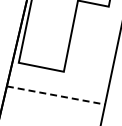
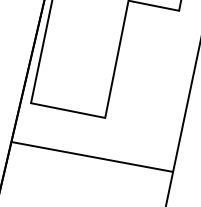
line: (55, 95) -> (91, 157), dashed -> solid

